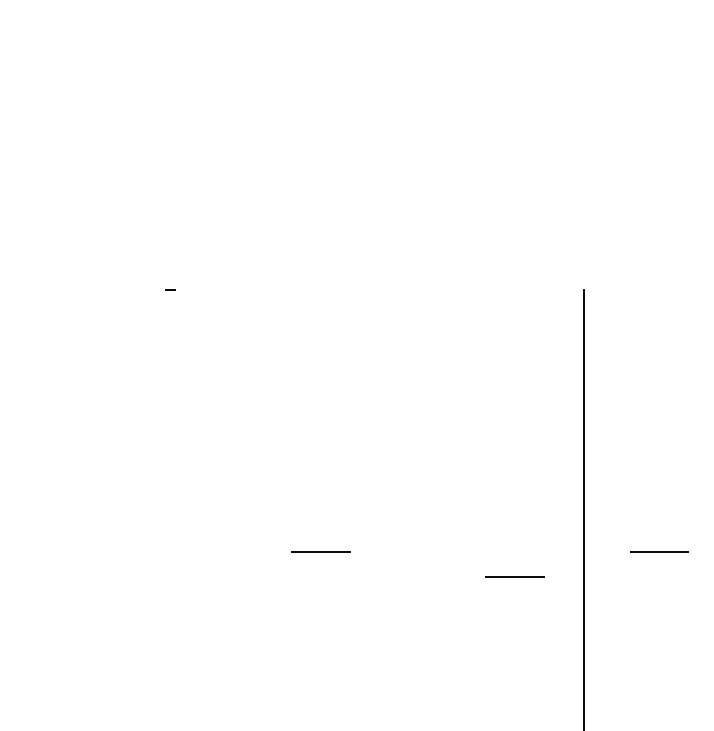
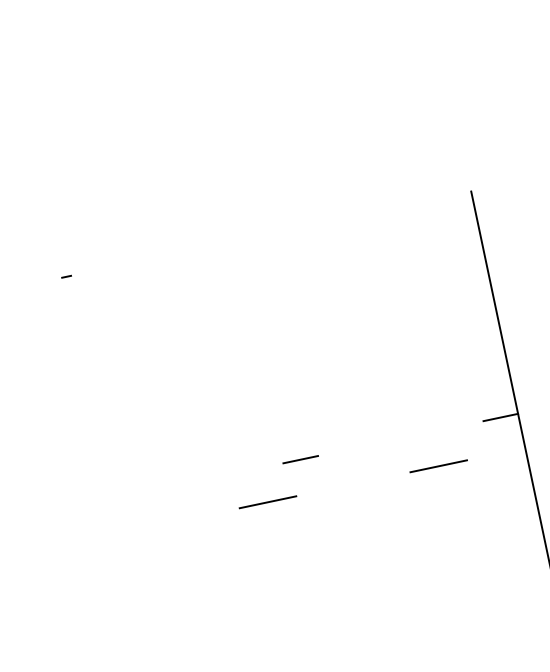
line: (361, 516) -> (300, 459), added
line: (566, 516) -> (500, 417), added
line: (514, 576) -> (438, 465), moved

